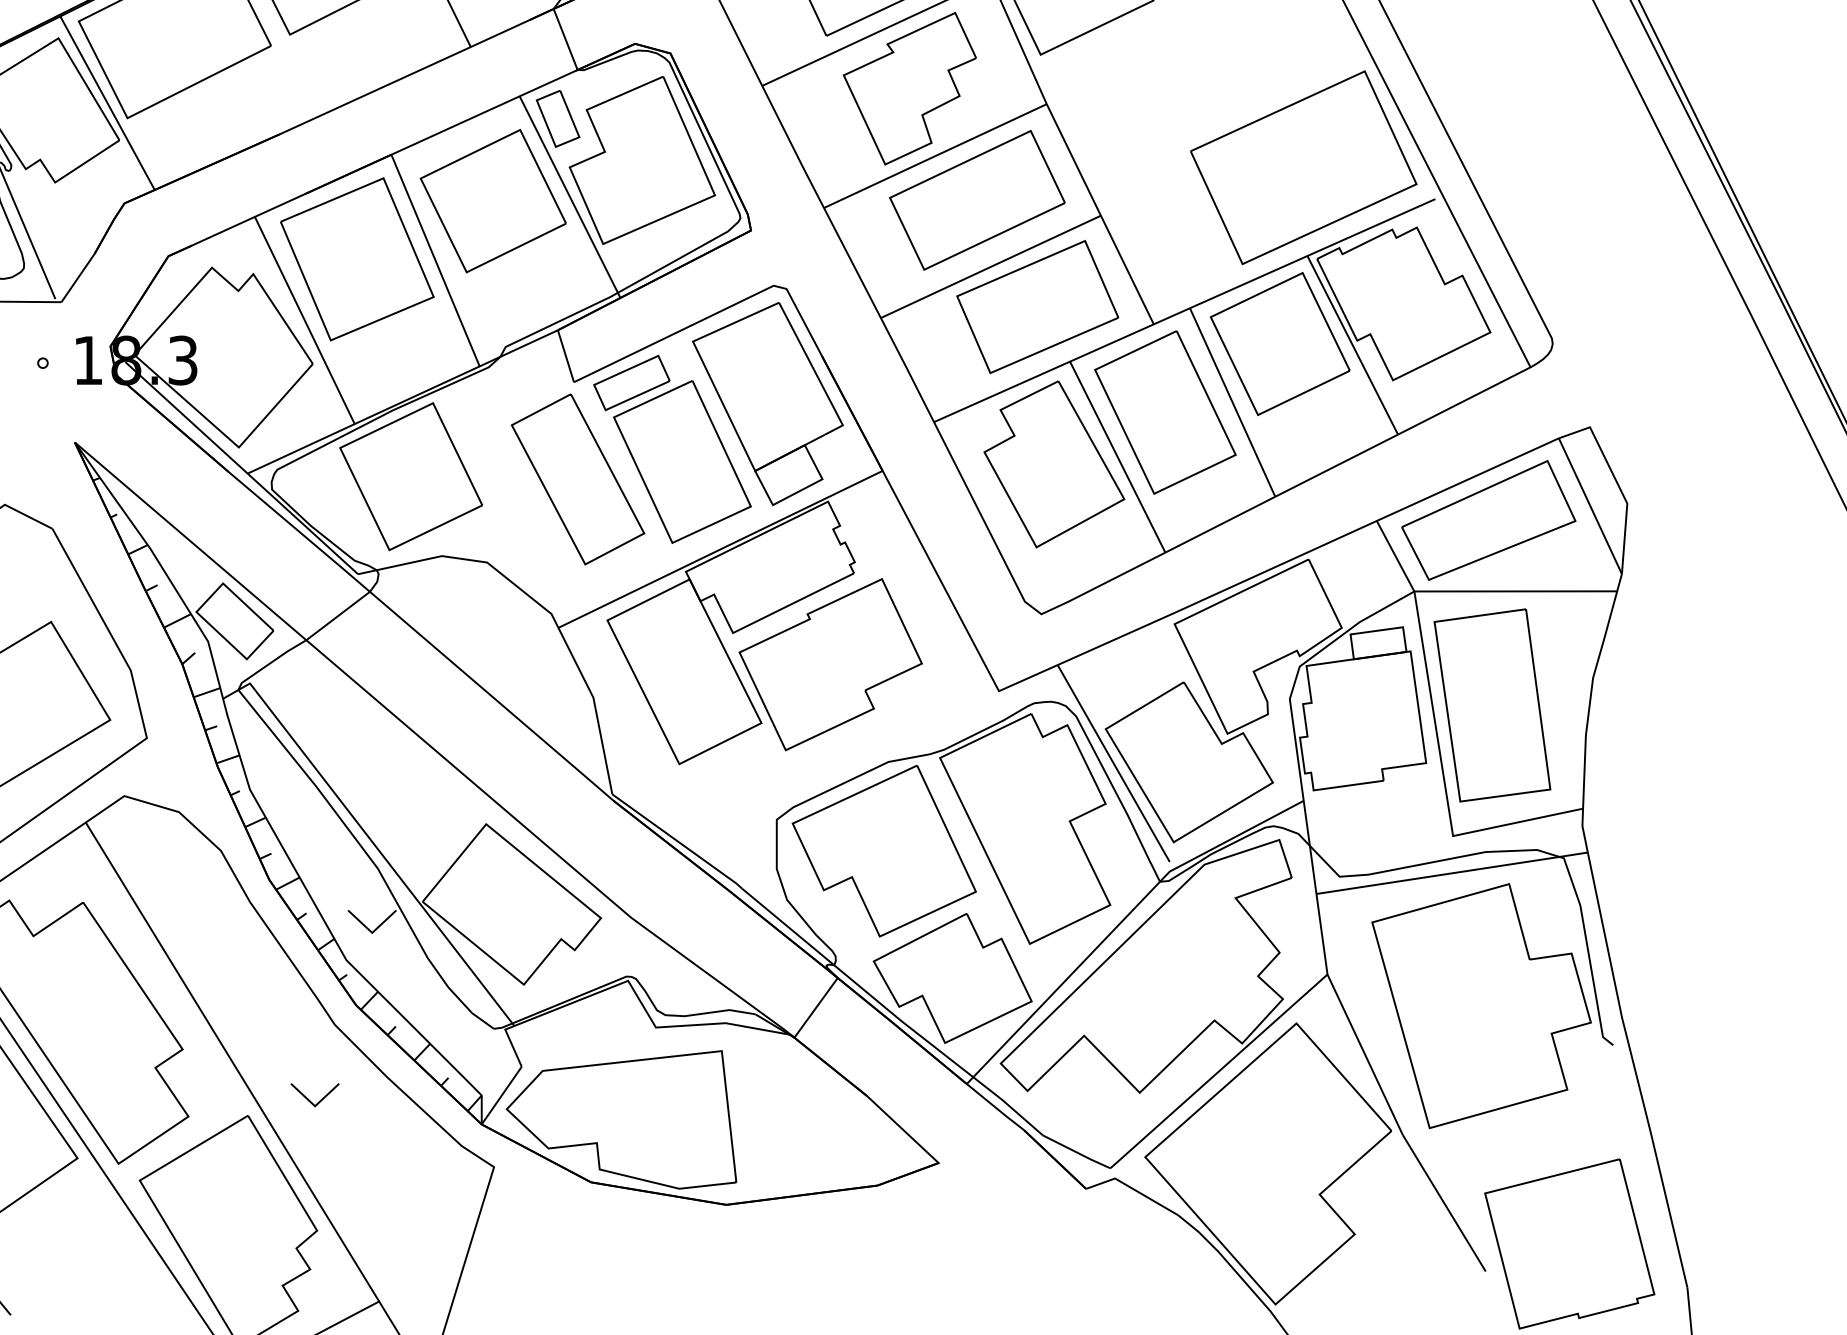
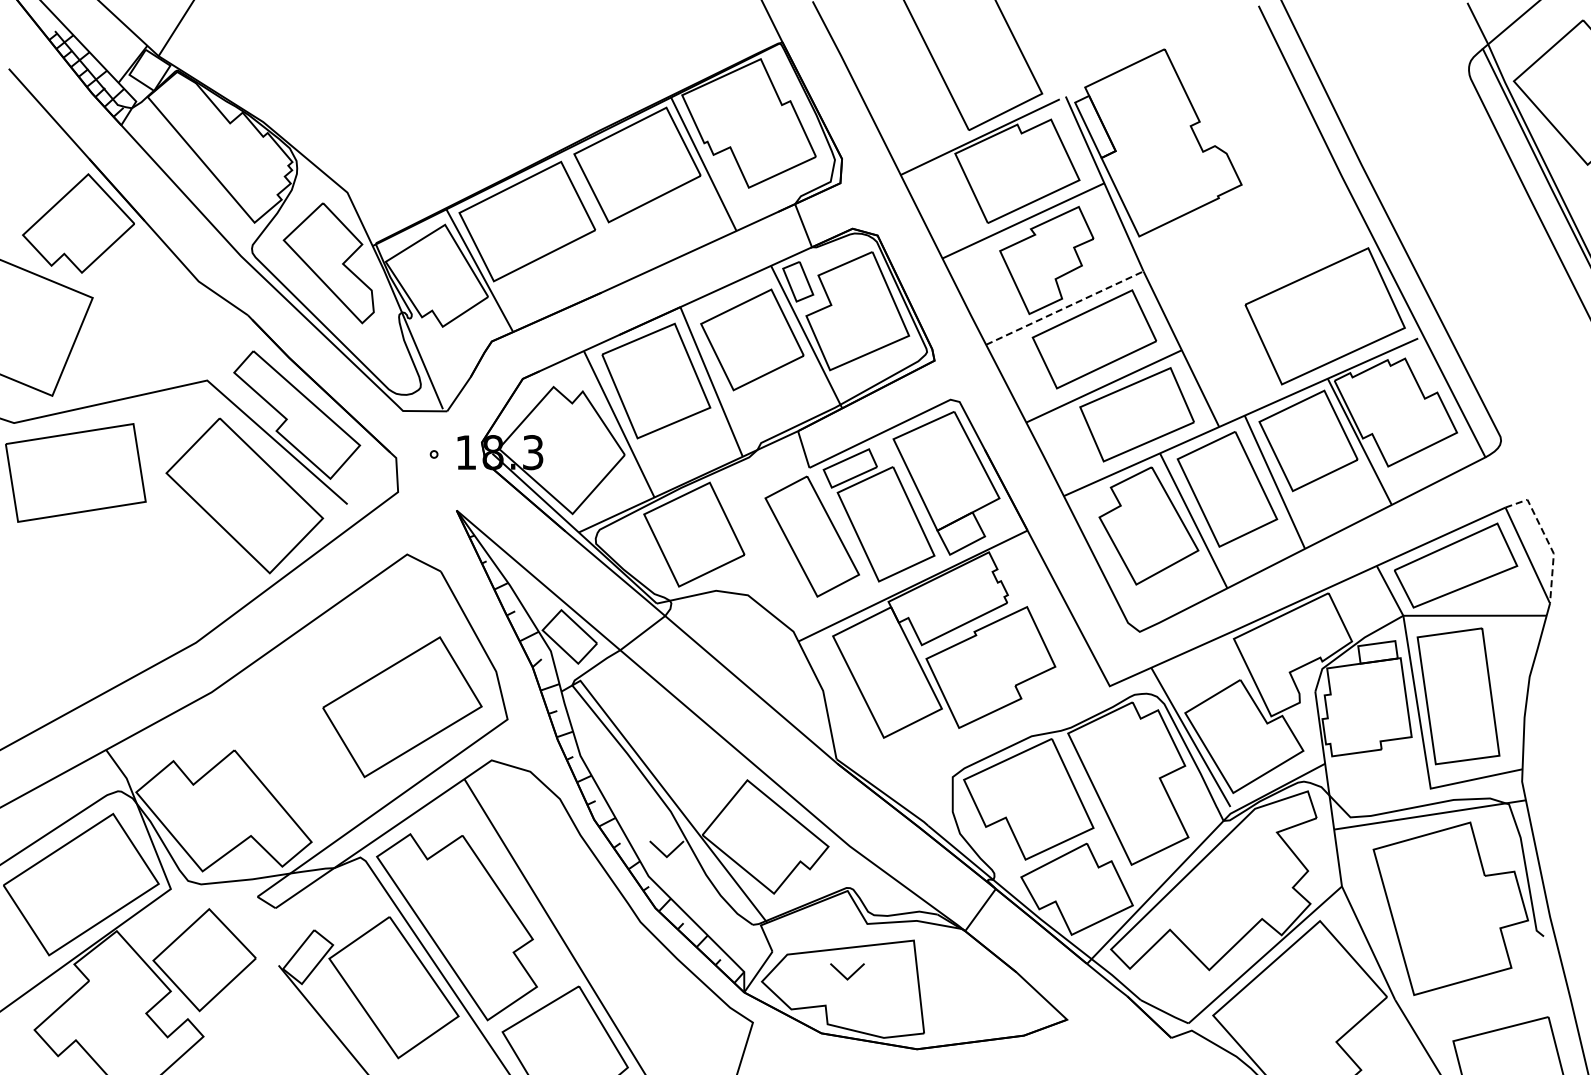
line: (934, 156) -> (1064, 308), solid -> dashed
line: (1616, 482) -> (1546, 538), solid -> dashed
part: (315, 1094) -> (847, 971), moved

